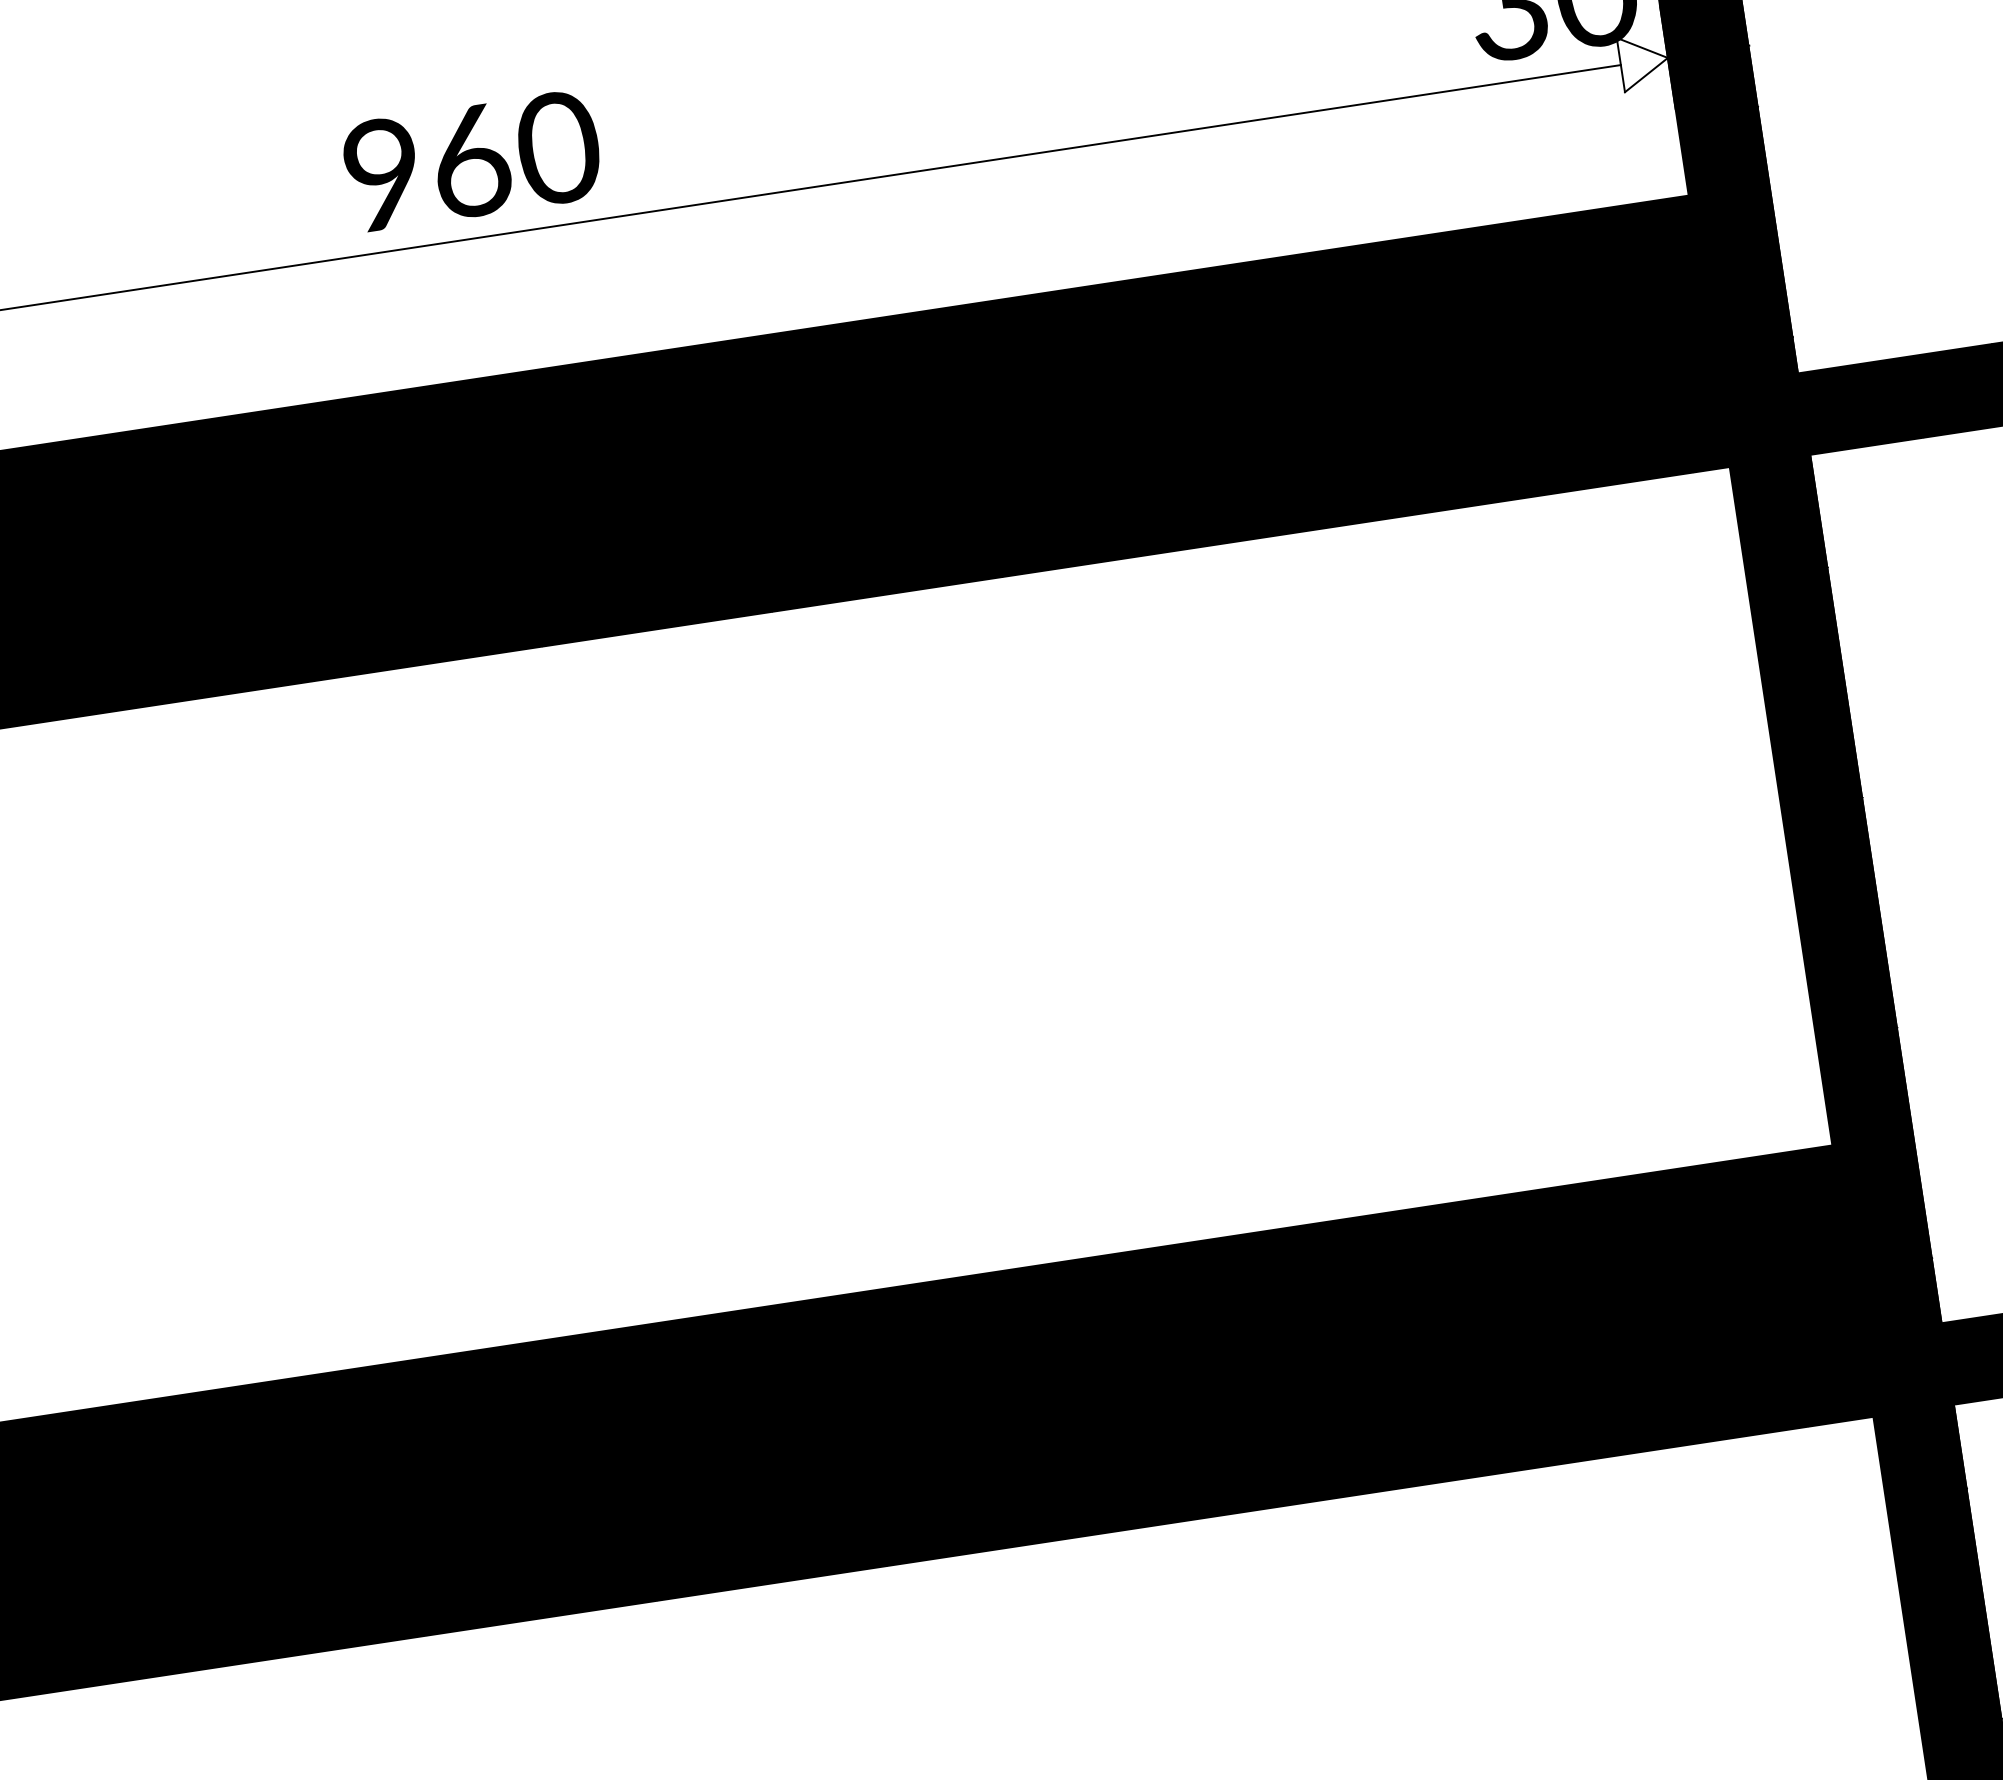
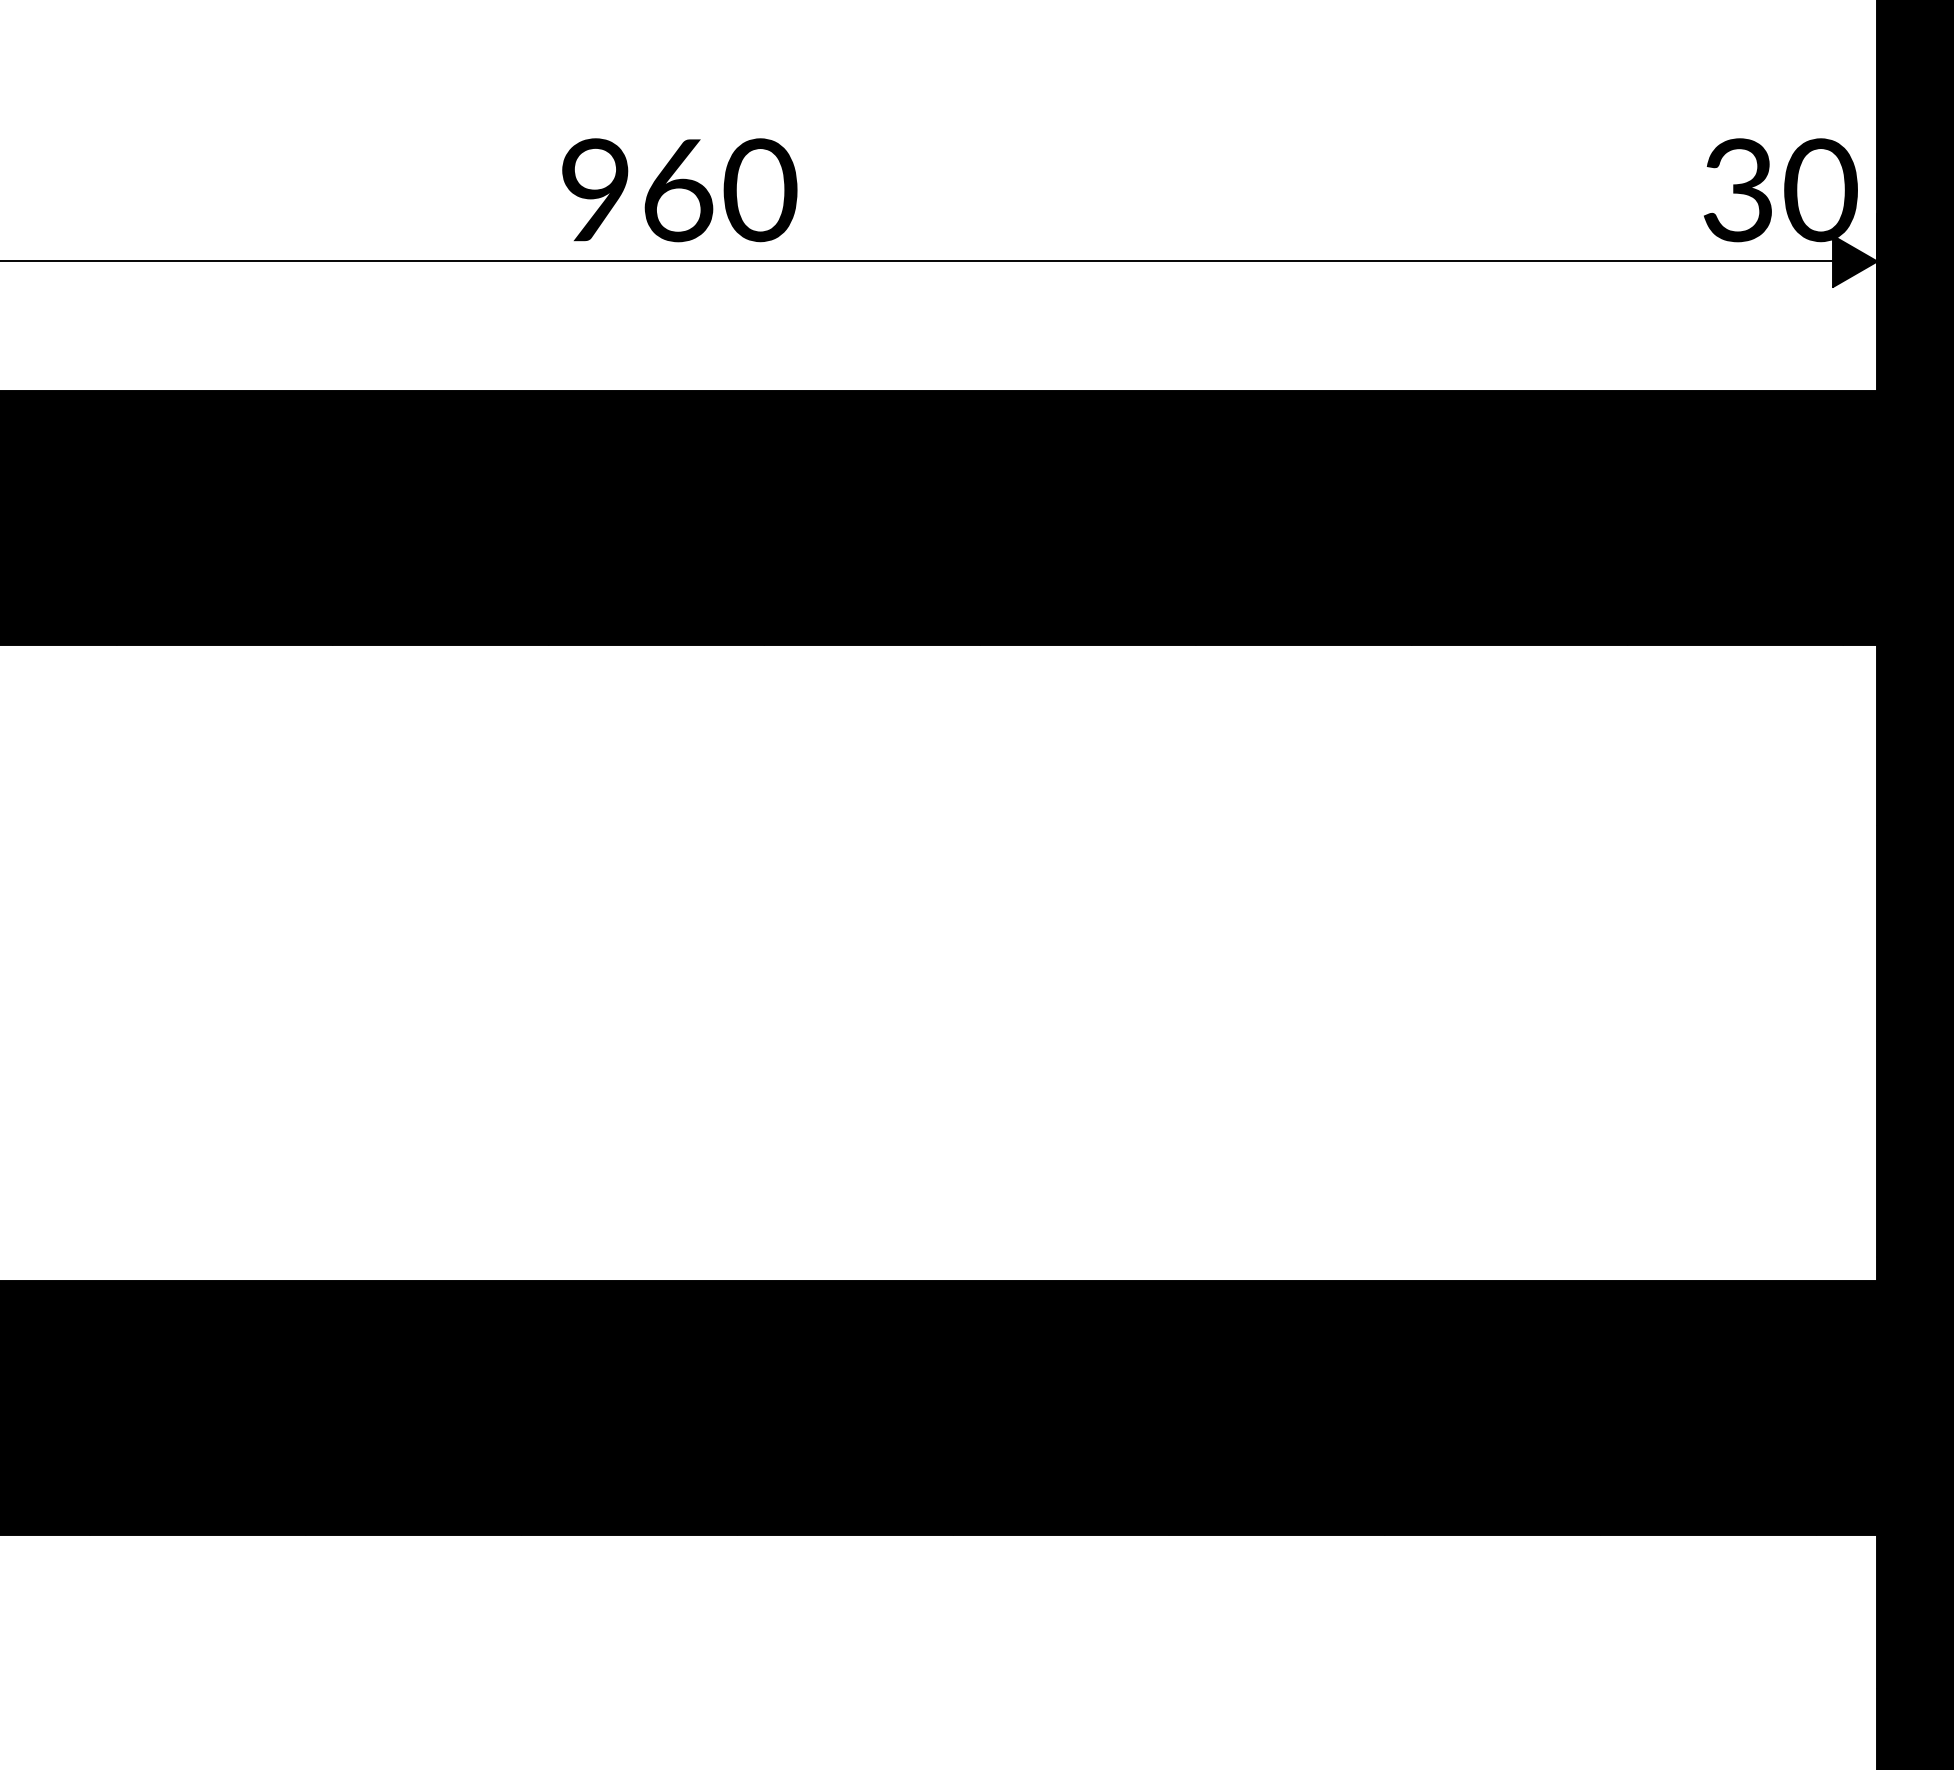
fill: (1644, 61) -> (1855, 261), added
text: (472, 161) -> (679, 190), moved

